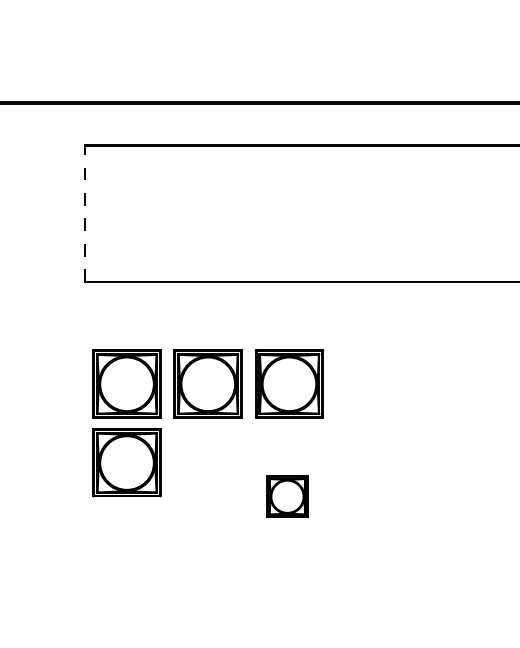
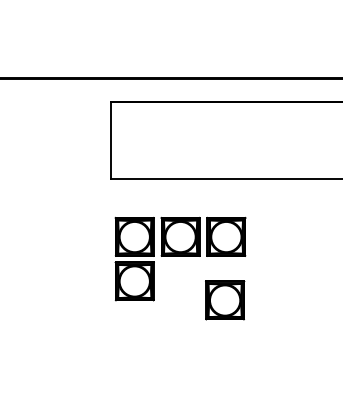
line: (85, 213) -> (111, 140), dashed -> solid
part: (287, 496) -> (225, 300), size x1.67

